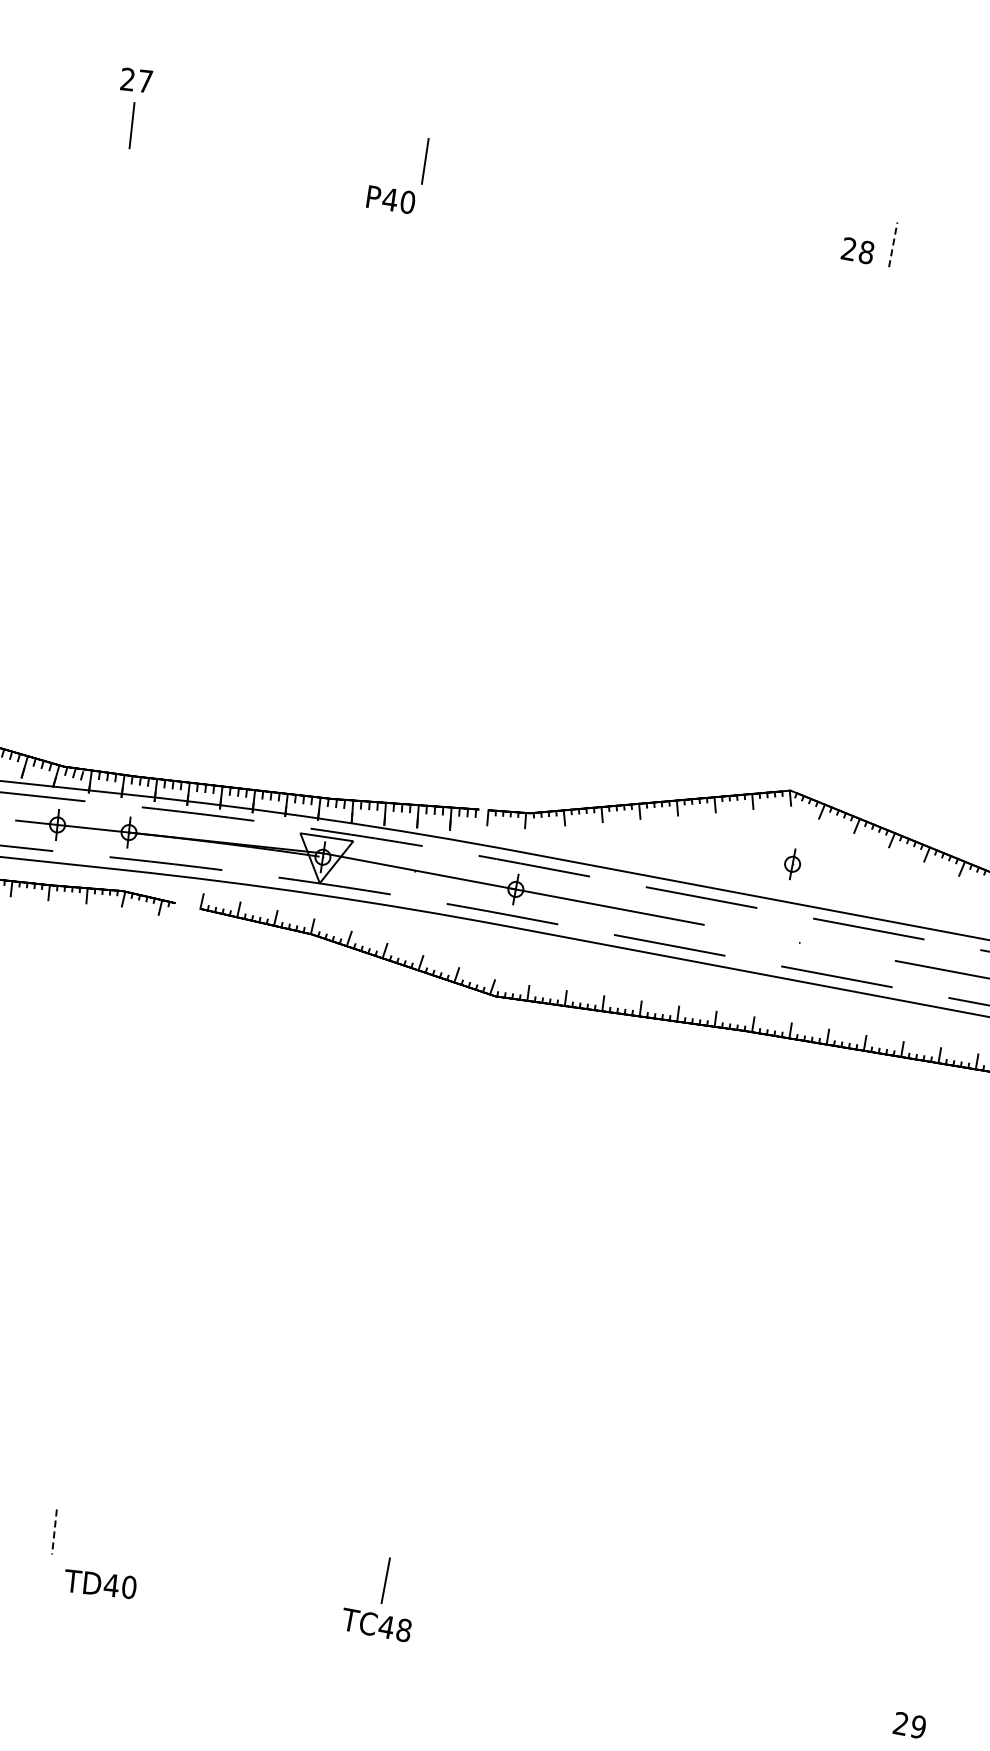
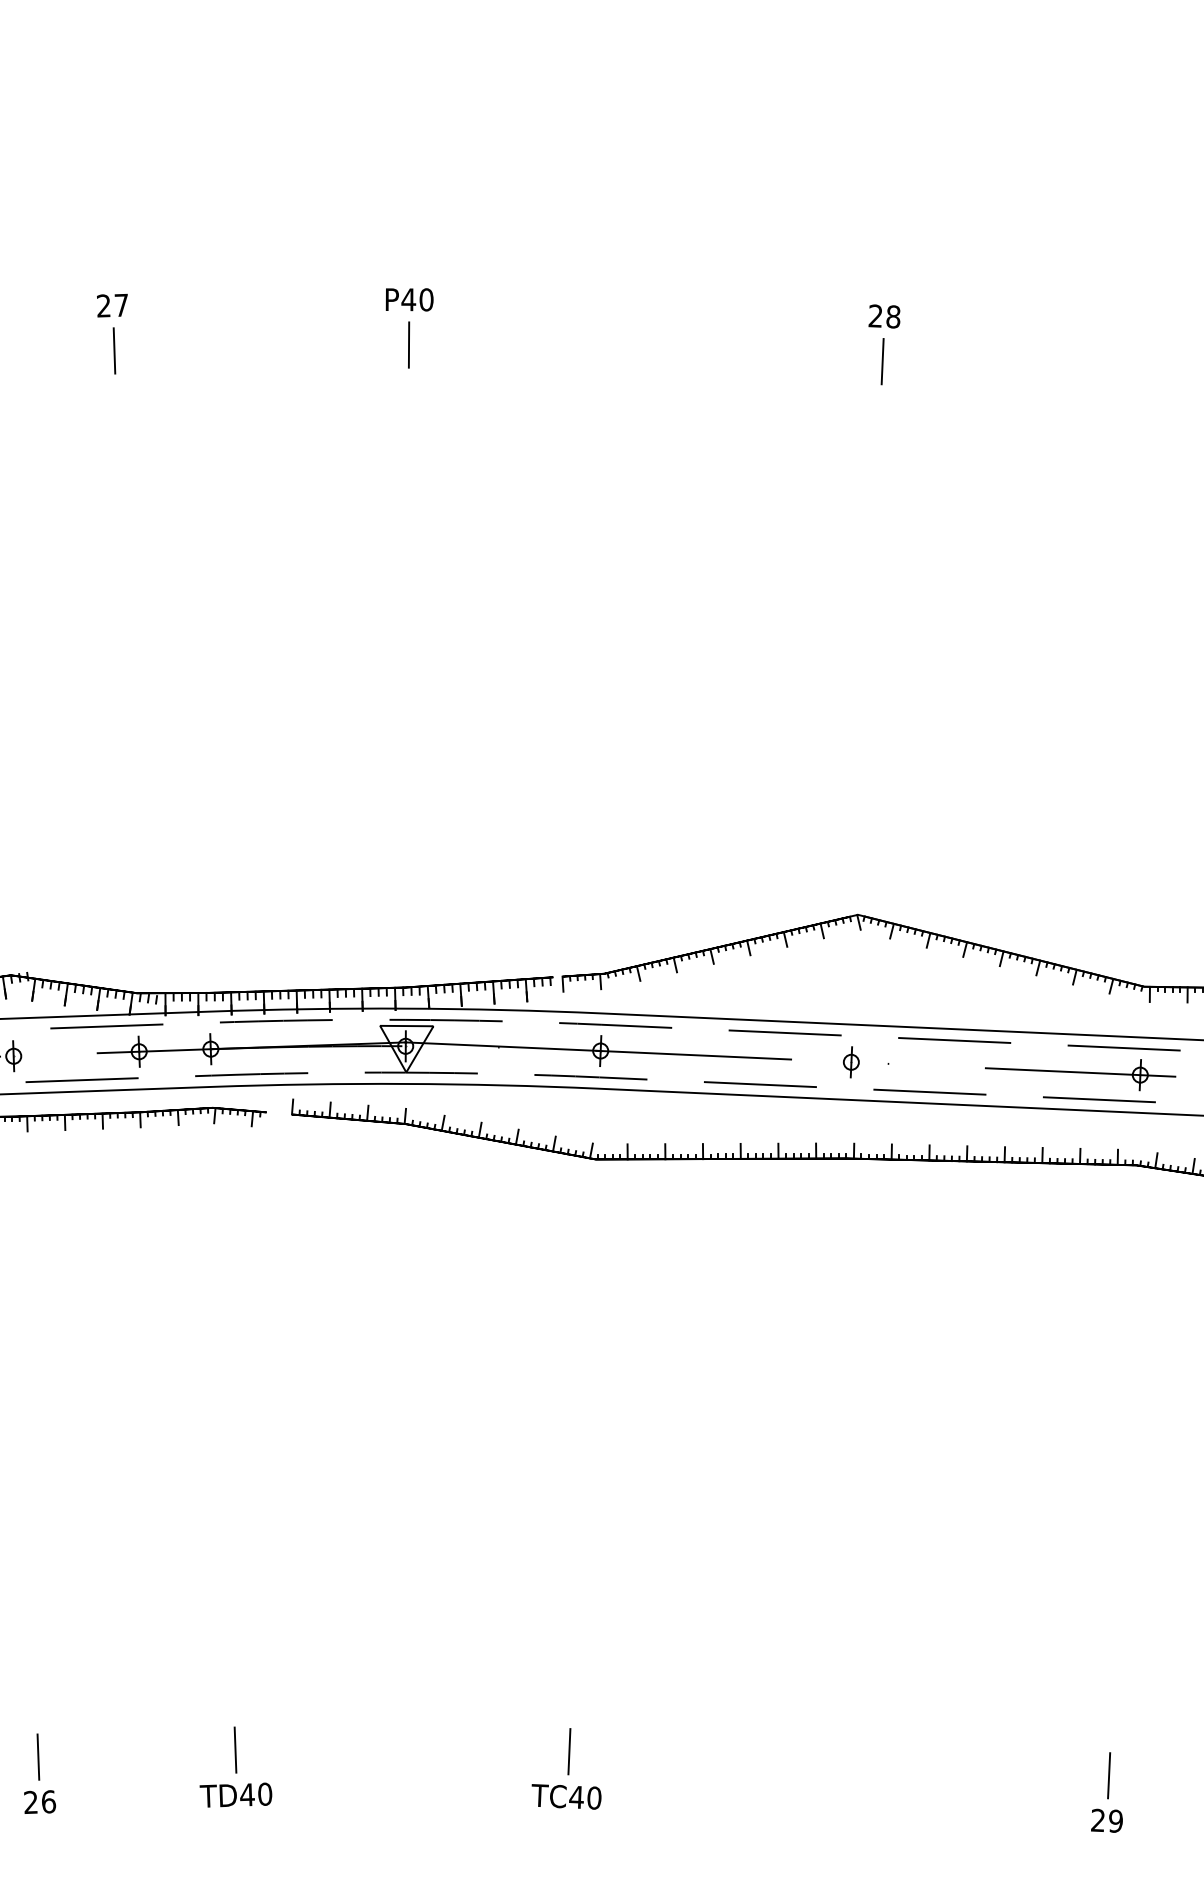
text: (390, 199) -> (409, 299), moved
line: (893, 244) -> (882, 361), dashed -> solid
text: (857, 250) -> (884, 316), moved
part: (792, 864) -> (851, 1062), moved
line: (54, 1532) -> (235, 1750), dashed -> solid
text: (99, 1583) -> (235, 1794), moved
text: (404, 1629) -> (594, 1797), TC48 -> TC40
line: (918, 1680) -> (1109, 1775), added

